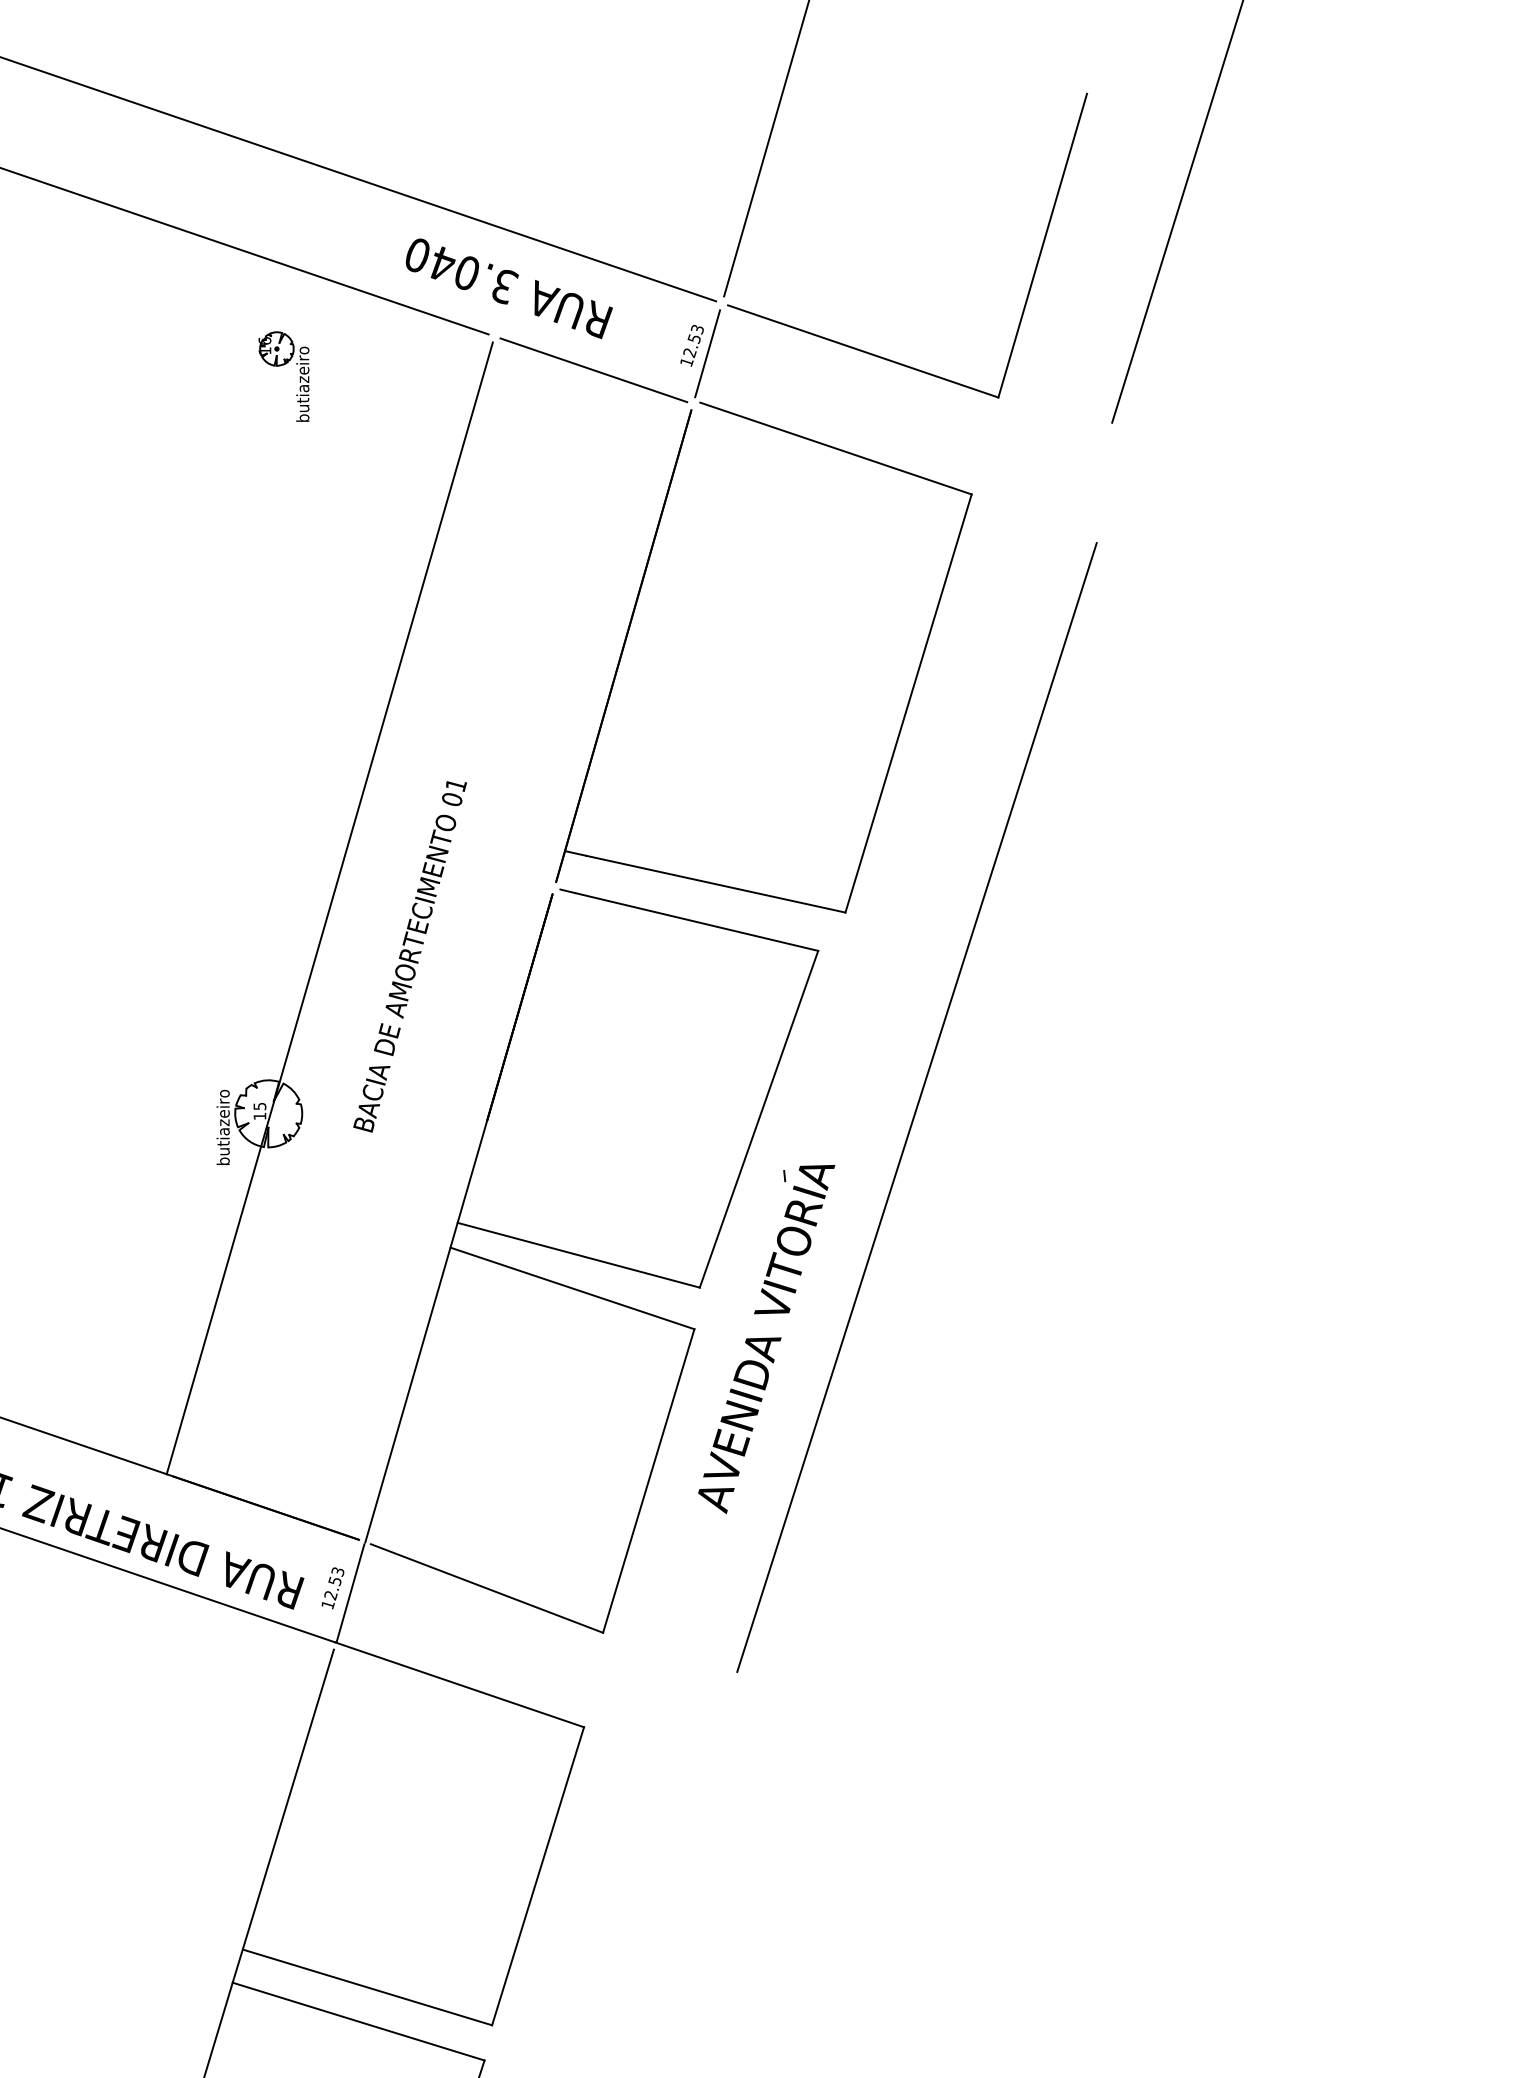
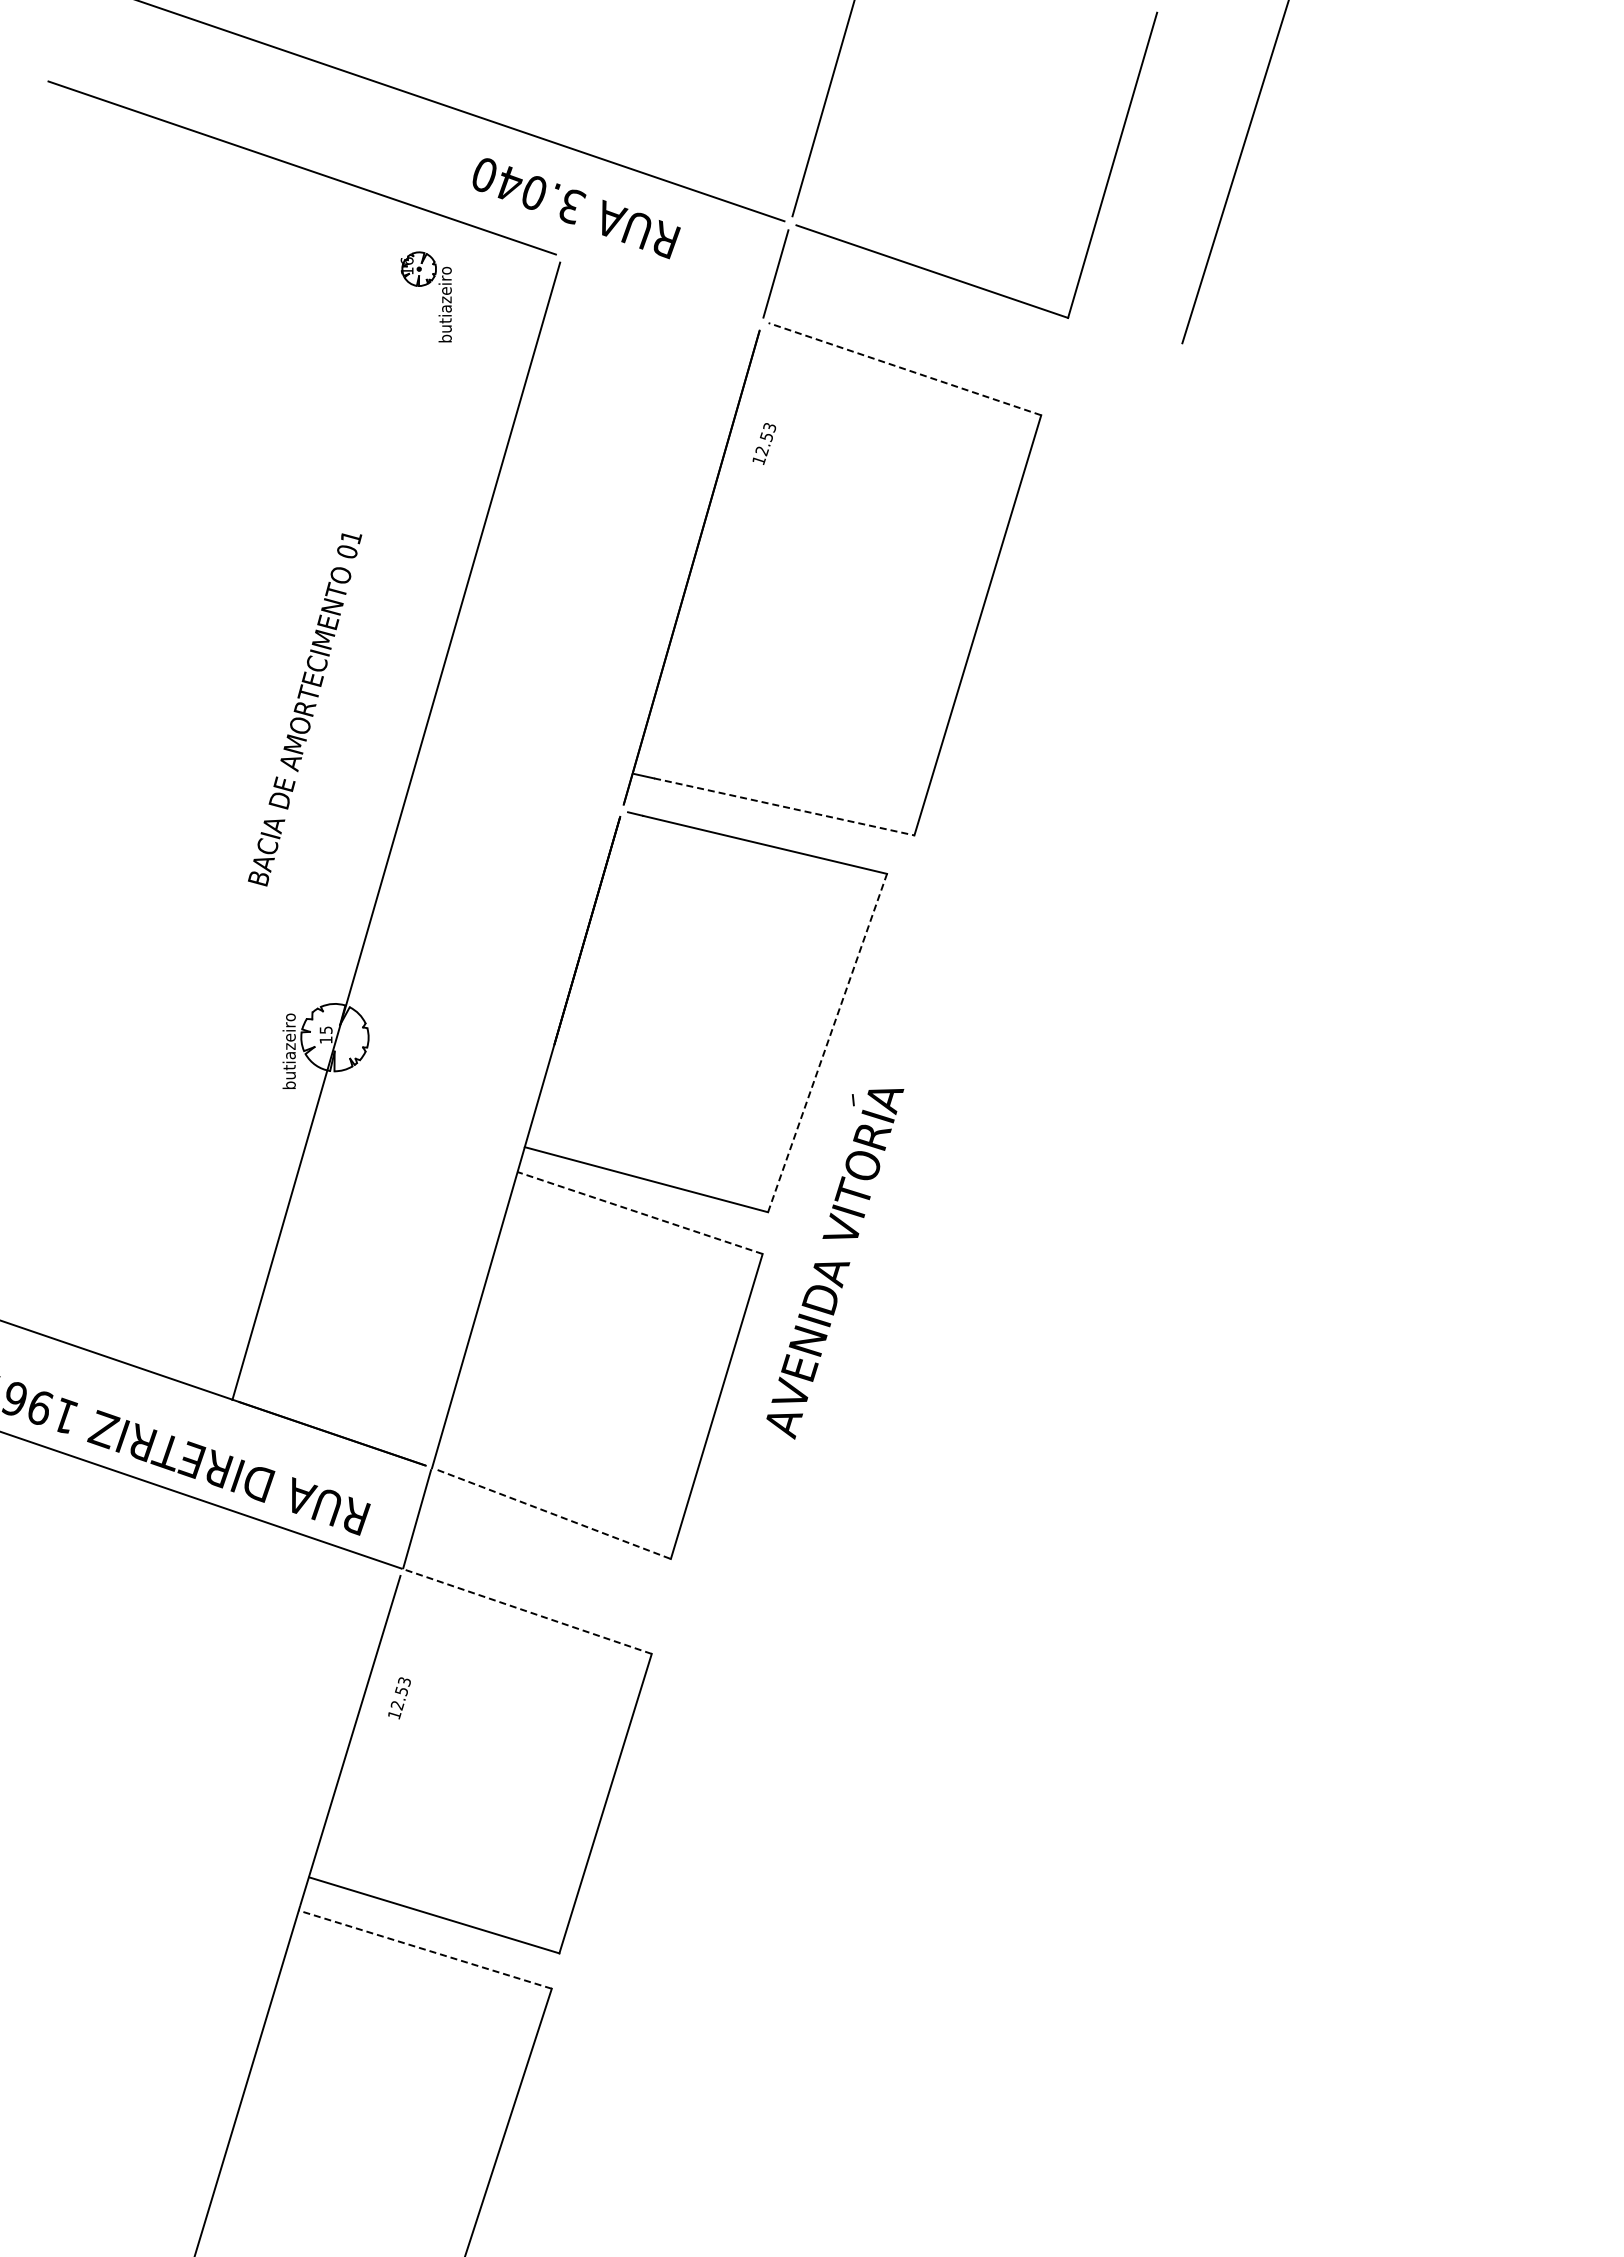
text: (691, 345) -> (763, 443), moved
part: (281, 366) -> (423, 286), moved
line: (593, 370) -> (661, 290), removed
line: (835, 448) -> (904, 369), solid -> dashed
line: (716, 884) -> (784, 807), solid -> dashed
text: (410, 956) -> (305, 709), moved
line: (916, 1107) -> (985, 1031), removed
line: (758, 1118) -> (827, 1042), solid -> dashed
line: (571, 1287) -> (639, 1212), solid -> dashed
text: (332, 1588) -> (399, 1698), moved
line: (487, 1588) -> (554, 1514), solid -> dashed
line: (459, 1685) -> (526, 1611), solid -> dashed
line: (357, 2021) -> (424, 1949), solid -> dashed

